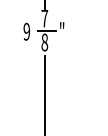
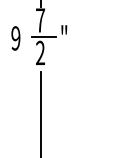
text: (44, 42) -> (40, 53), 8 -> 2

